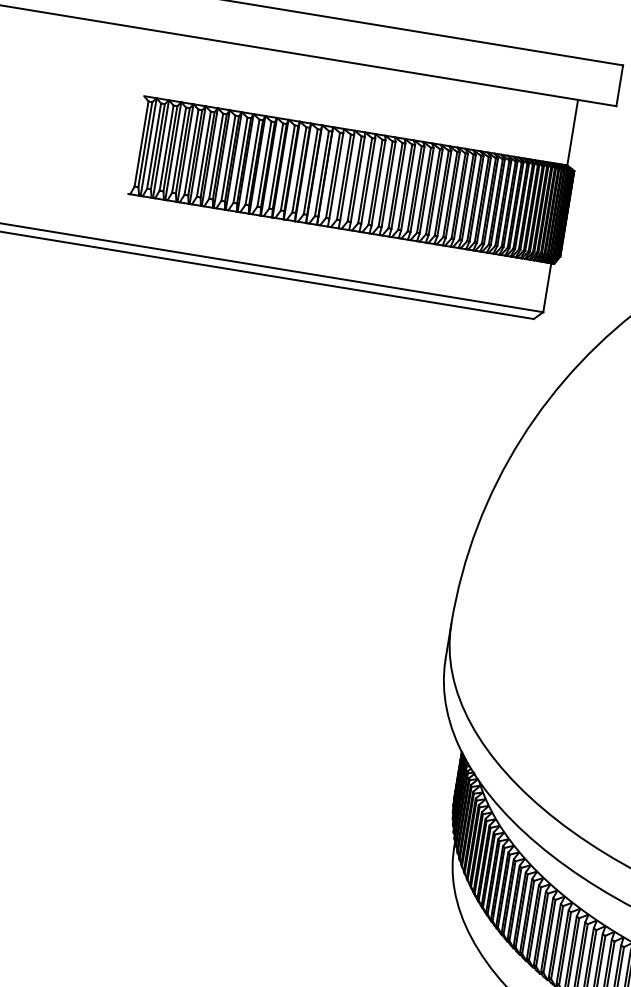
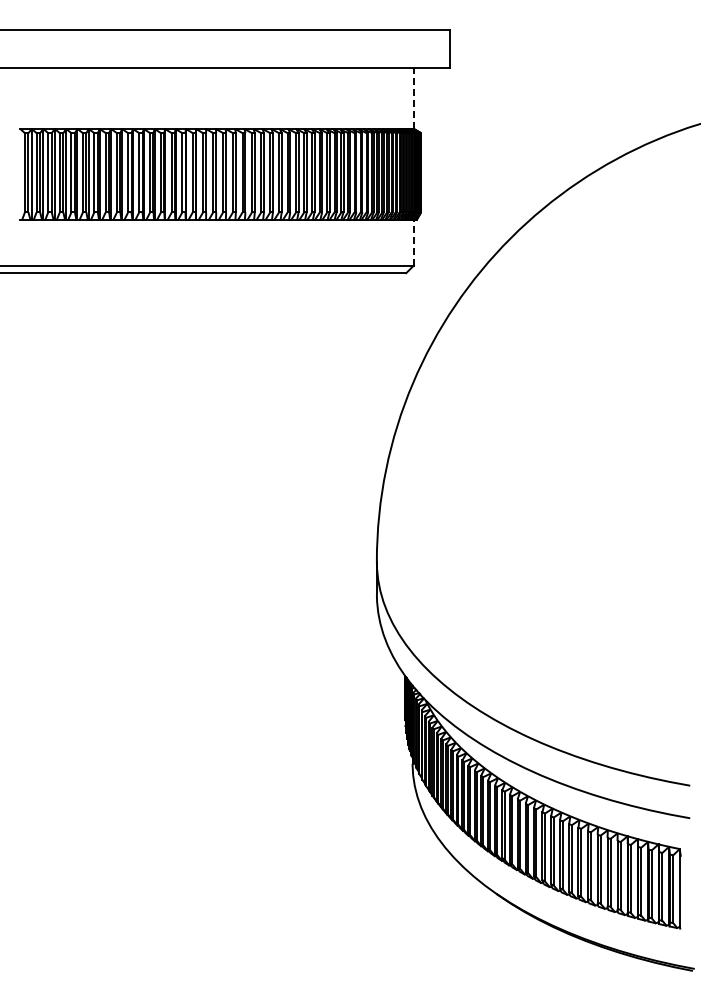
line: (572, 132) -> (413, 98), solid -> dashed
line: (546, 287) -> (413, 242), solid -> dashed

